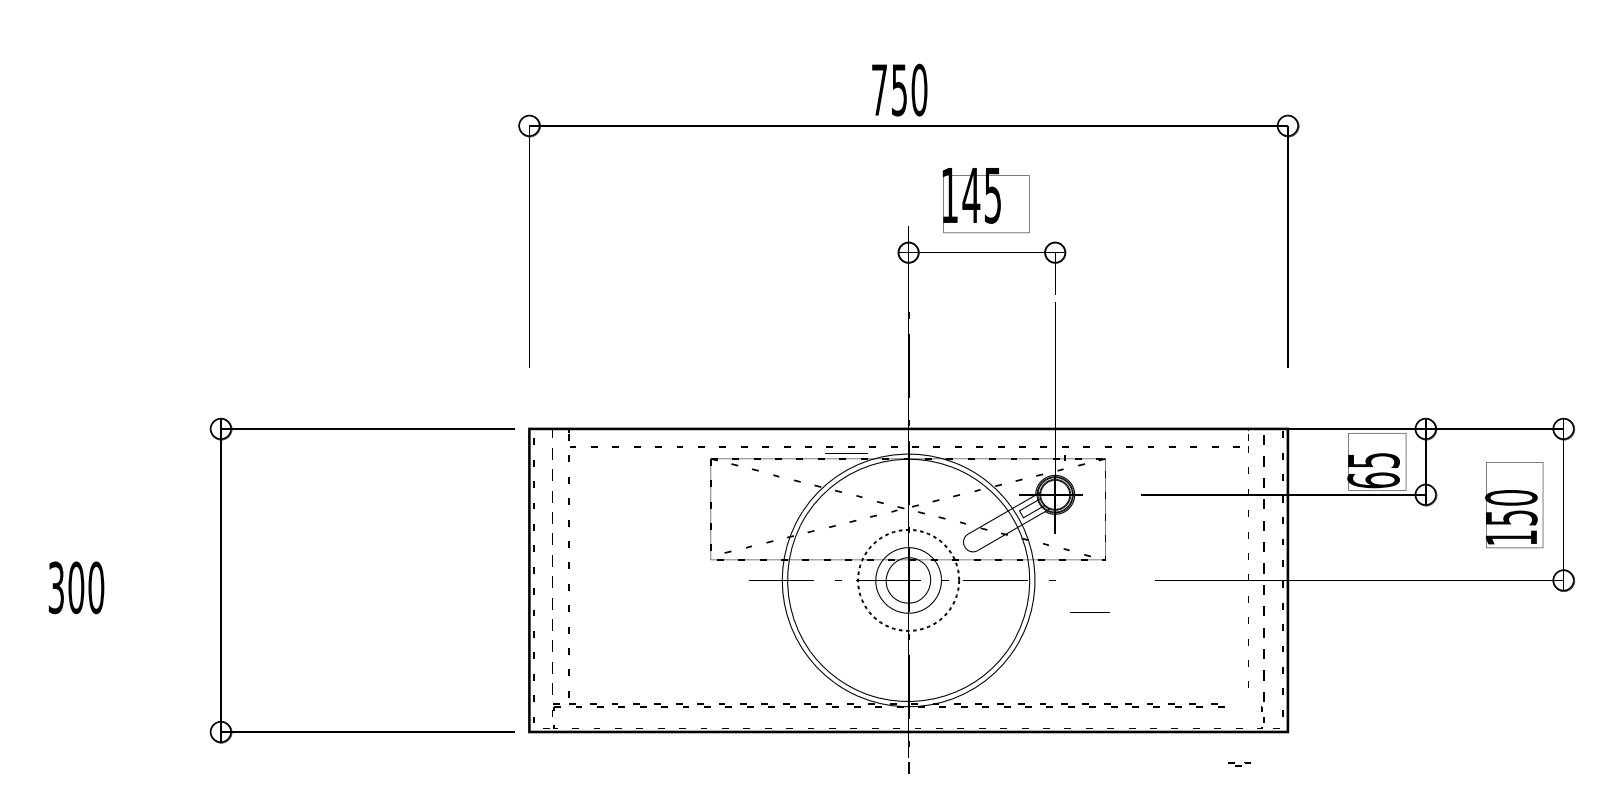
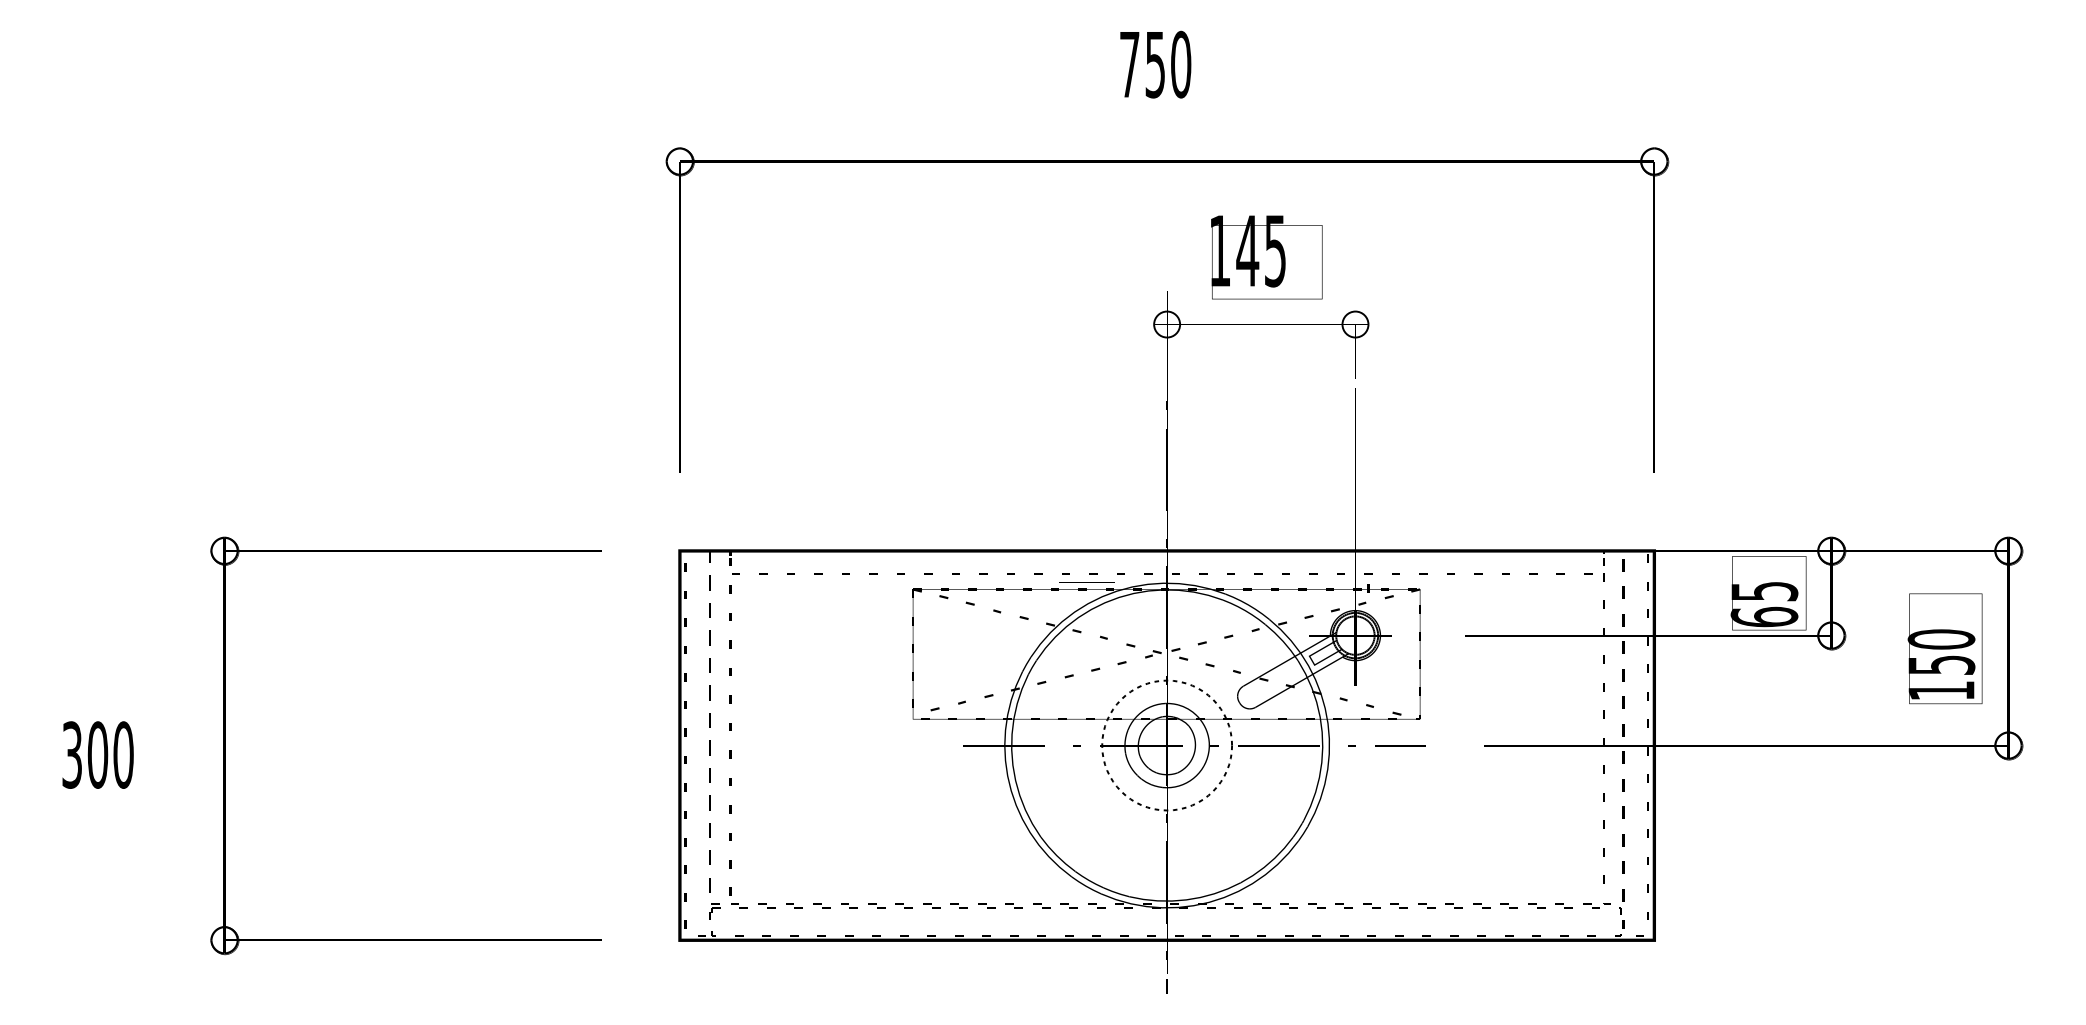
text: (899, 89) -> (1155, 64), moved
part: (221, 580) -> (225, 745), moved
line: (1090, 612) -> (1400, 745), moved
part: (1238, 764) -> (1596, 905), moved

